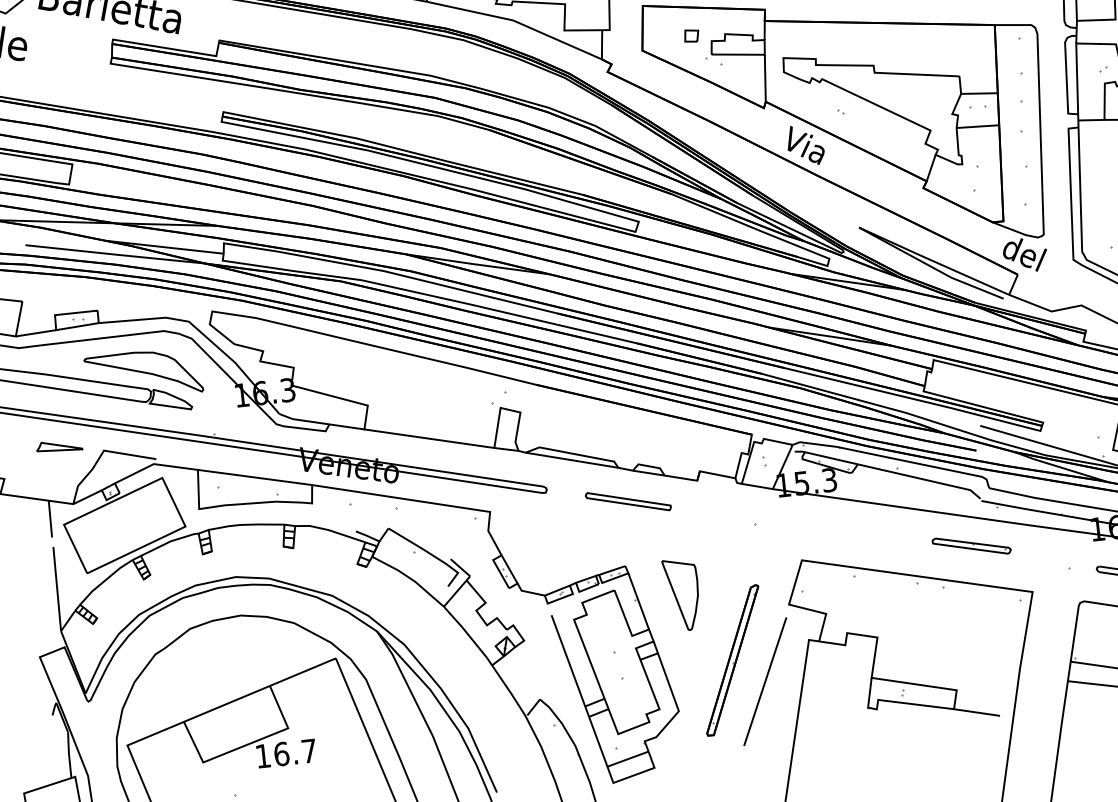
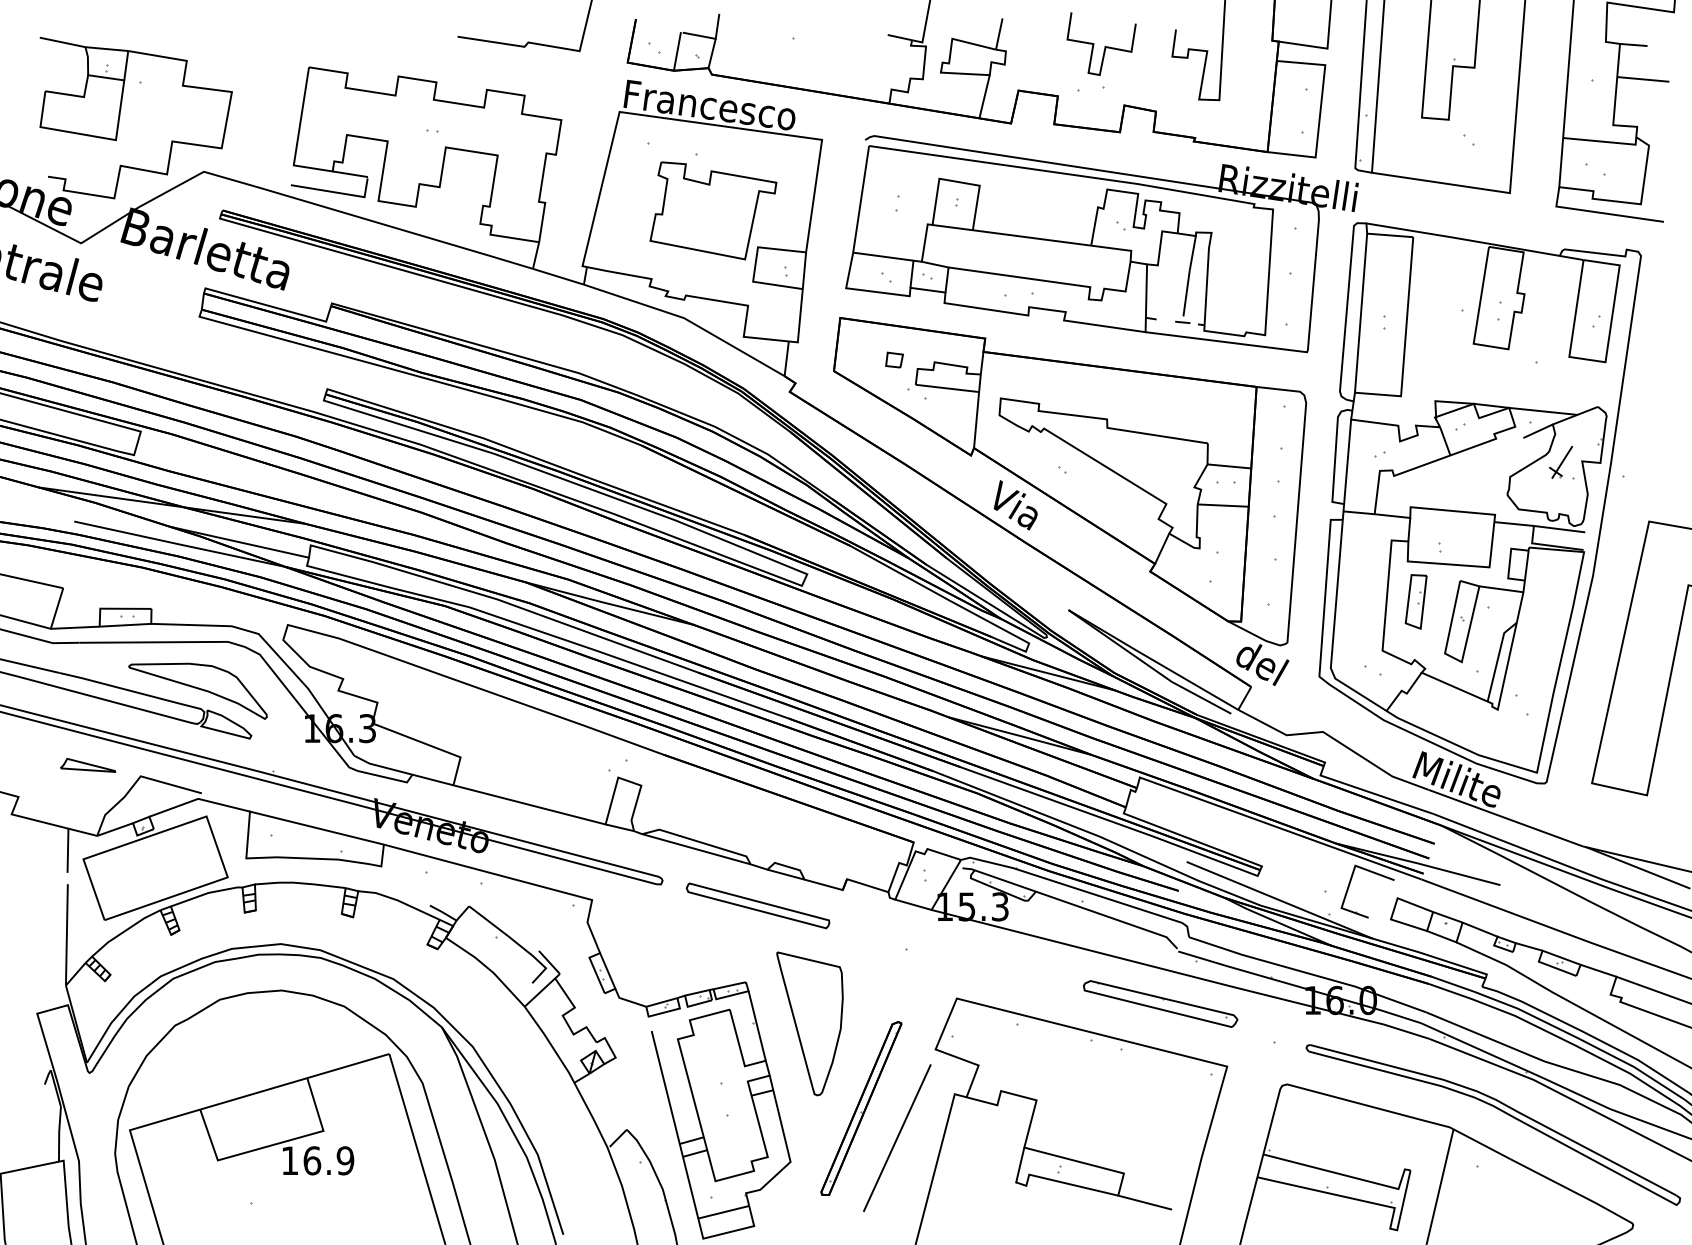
part: (627, 501) -> (757, 905), size x1.43
part: (971, 545) -> (1160, 1003), size x1.67
part: (681, 594) -> (809, 1023), size x1.67
text: (309, 750) -> (345, 1160), 16.7 -> 16.9

